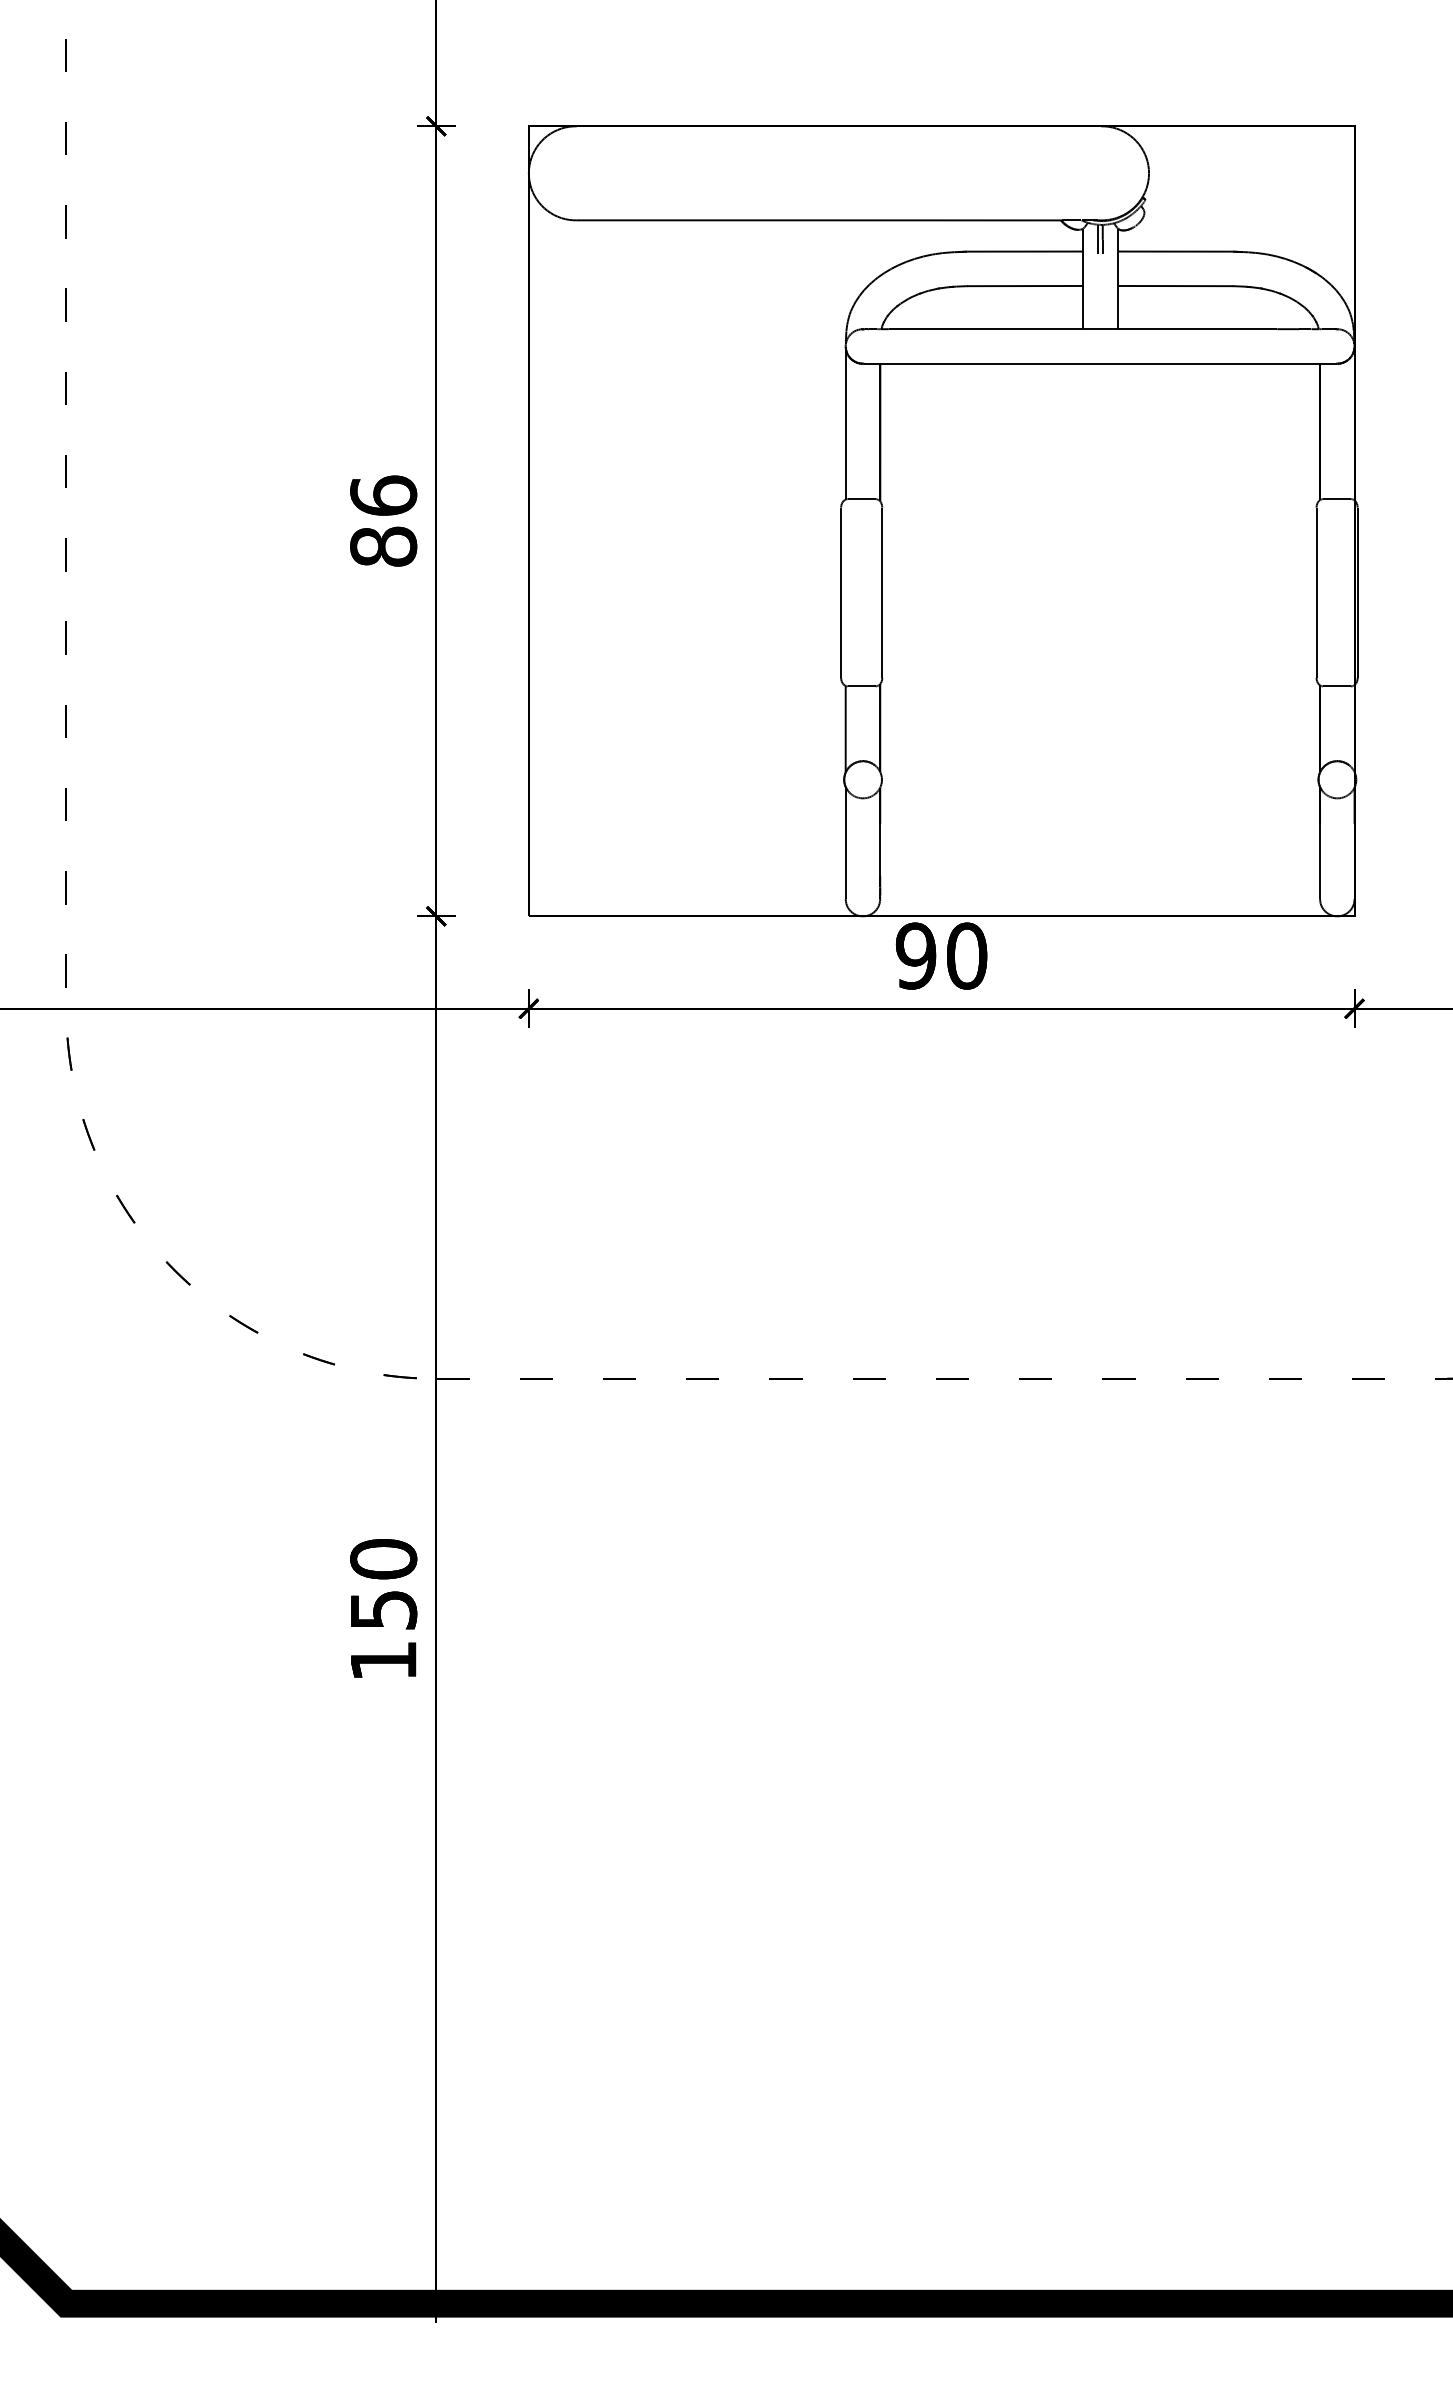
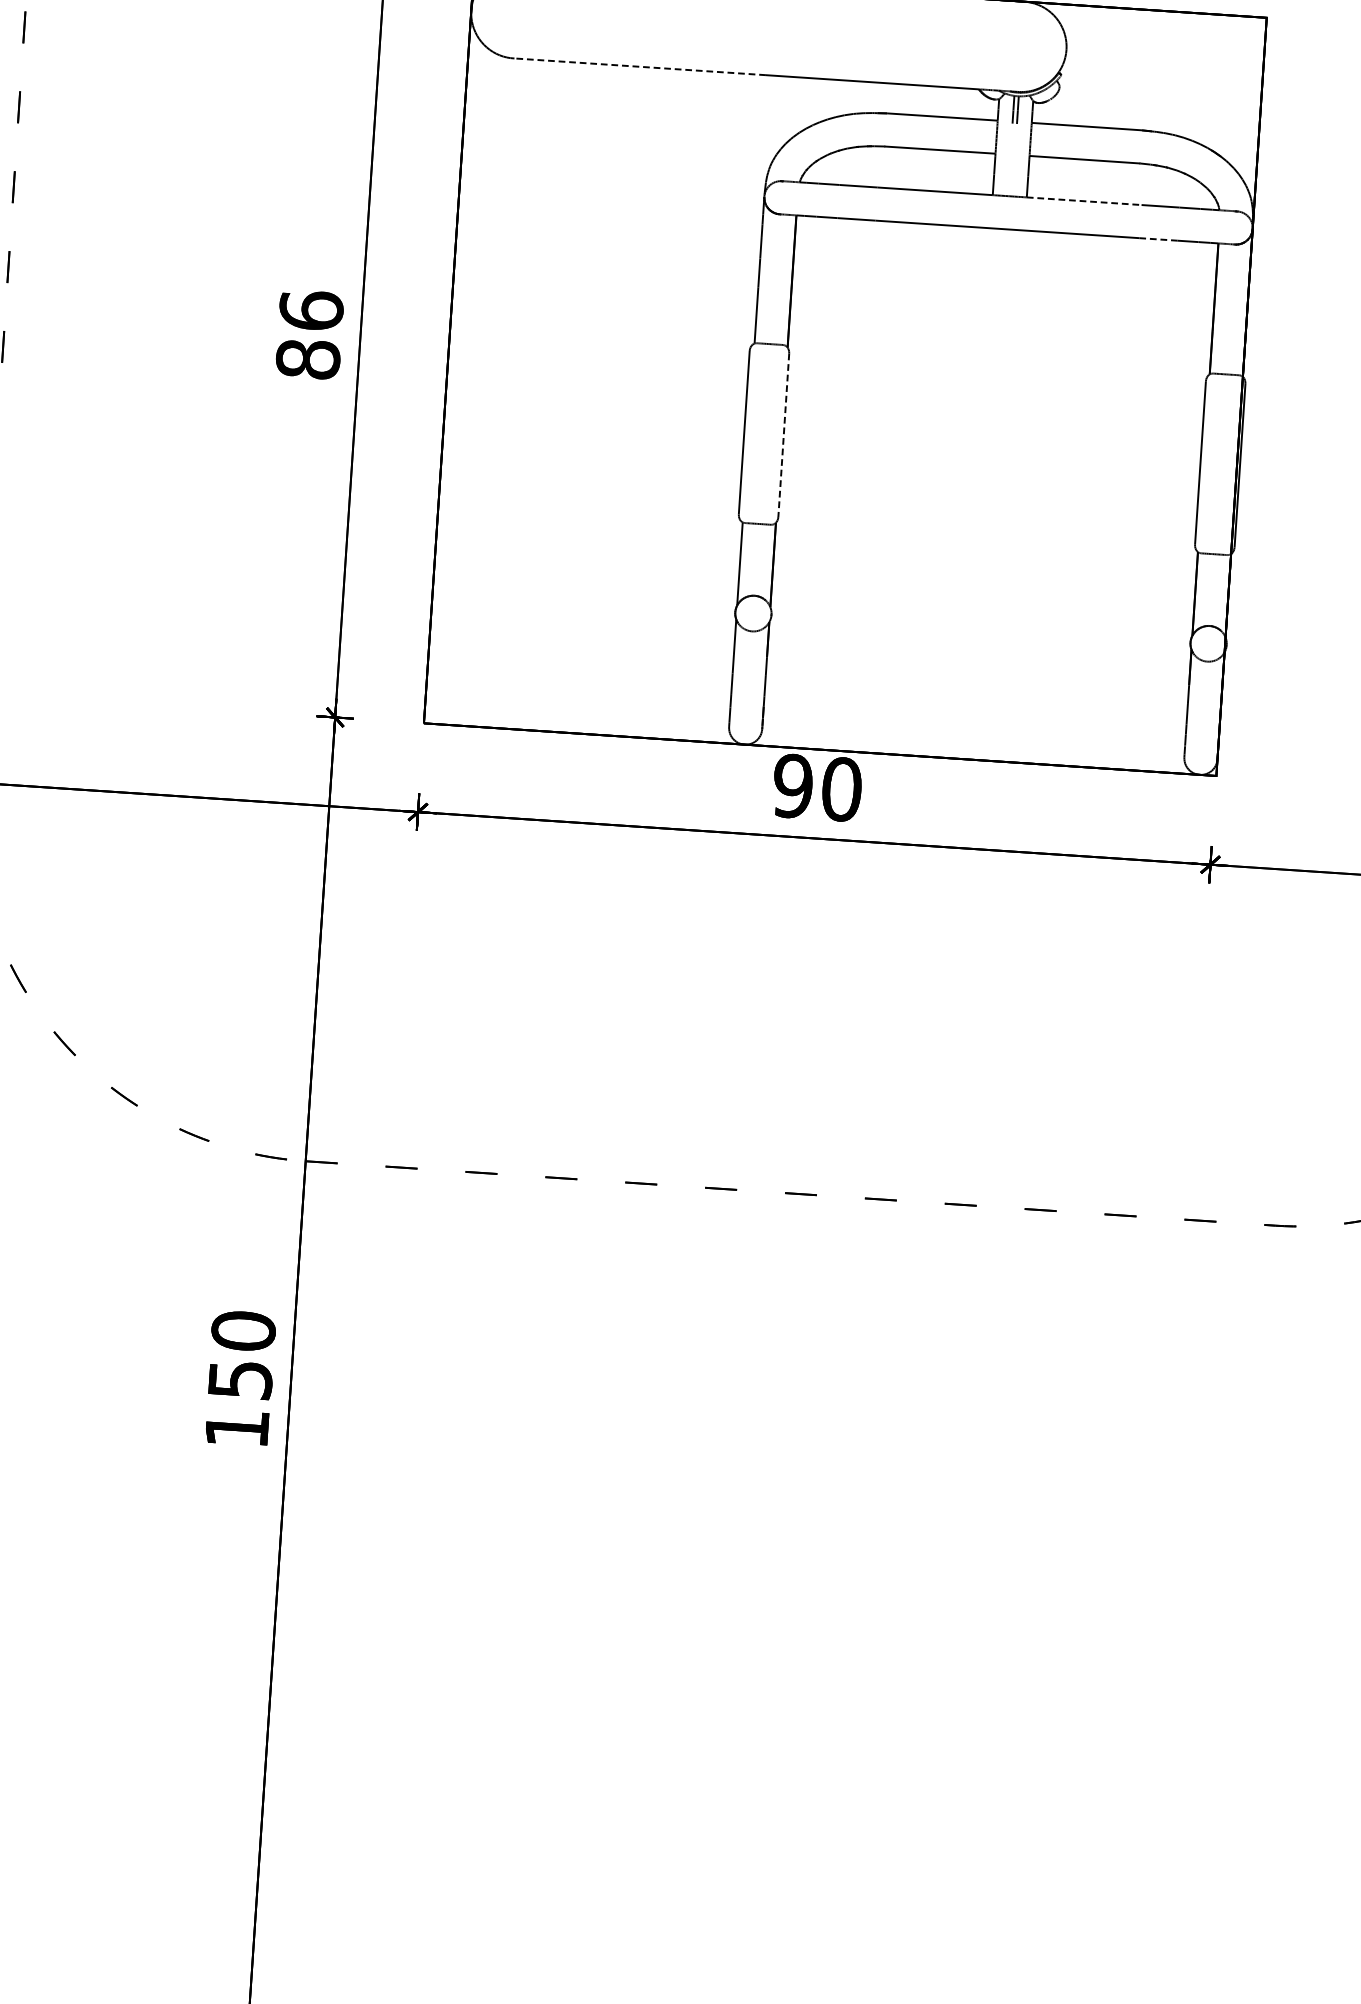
line: (707, 220) -> (639, 66), solid -> dashed
line: (1177, 329) -> (1083, 201), solid -> dashed
line: (1257, 363) -> (1158, 239), solid -> dashed
line: (882, 593) -> (783, 436), solid -> dashed

